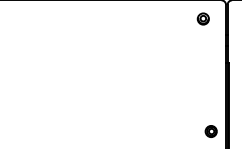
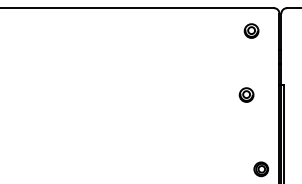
part: (199, 70) -> (246, 94), added

